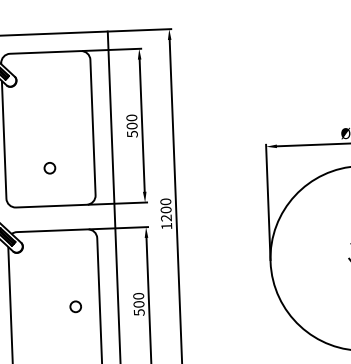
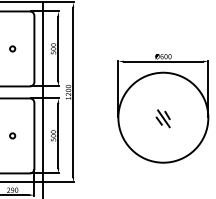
circle: (49, 167) -> (12, 48), moved
circle: (75, 305) -> (12, 135), moved

